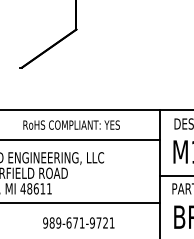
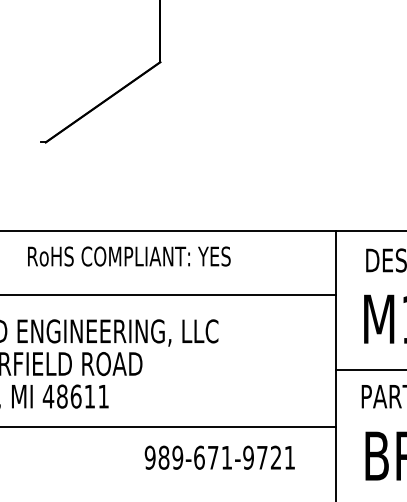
text: (71, 124) -> (128, 255), moved
text: (78, 222) -> (219, 456), moved

